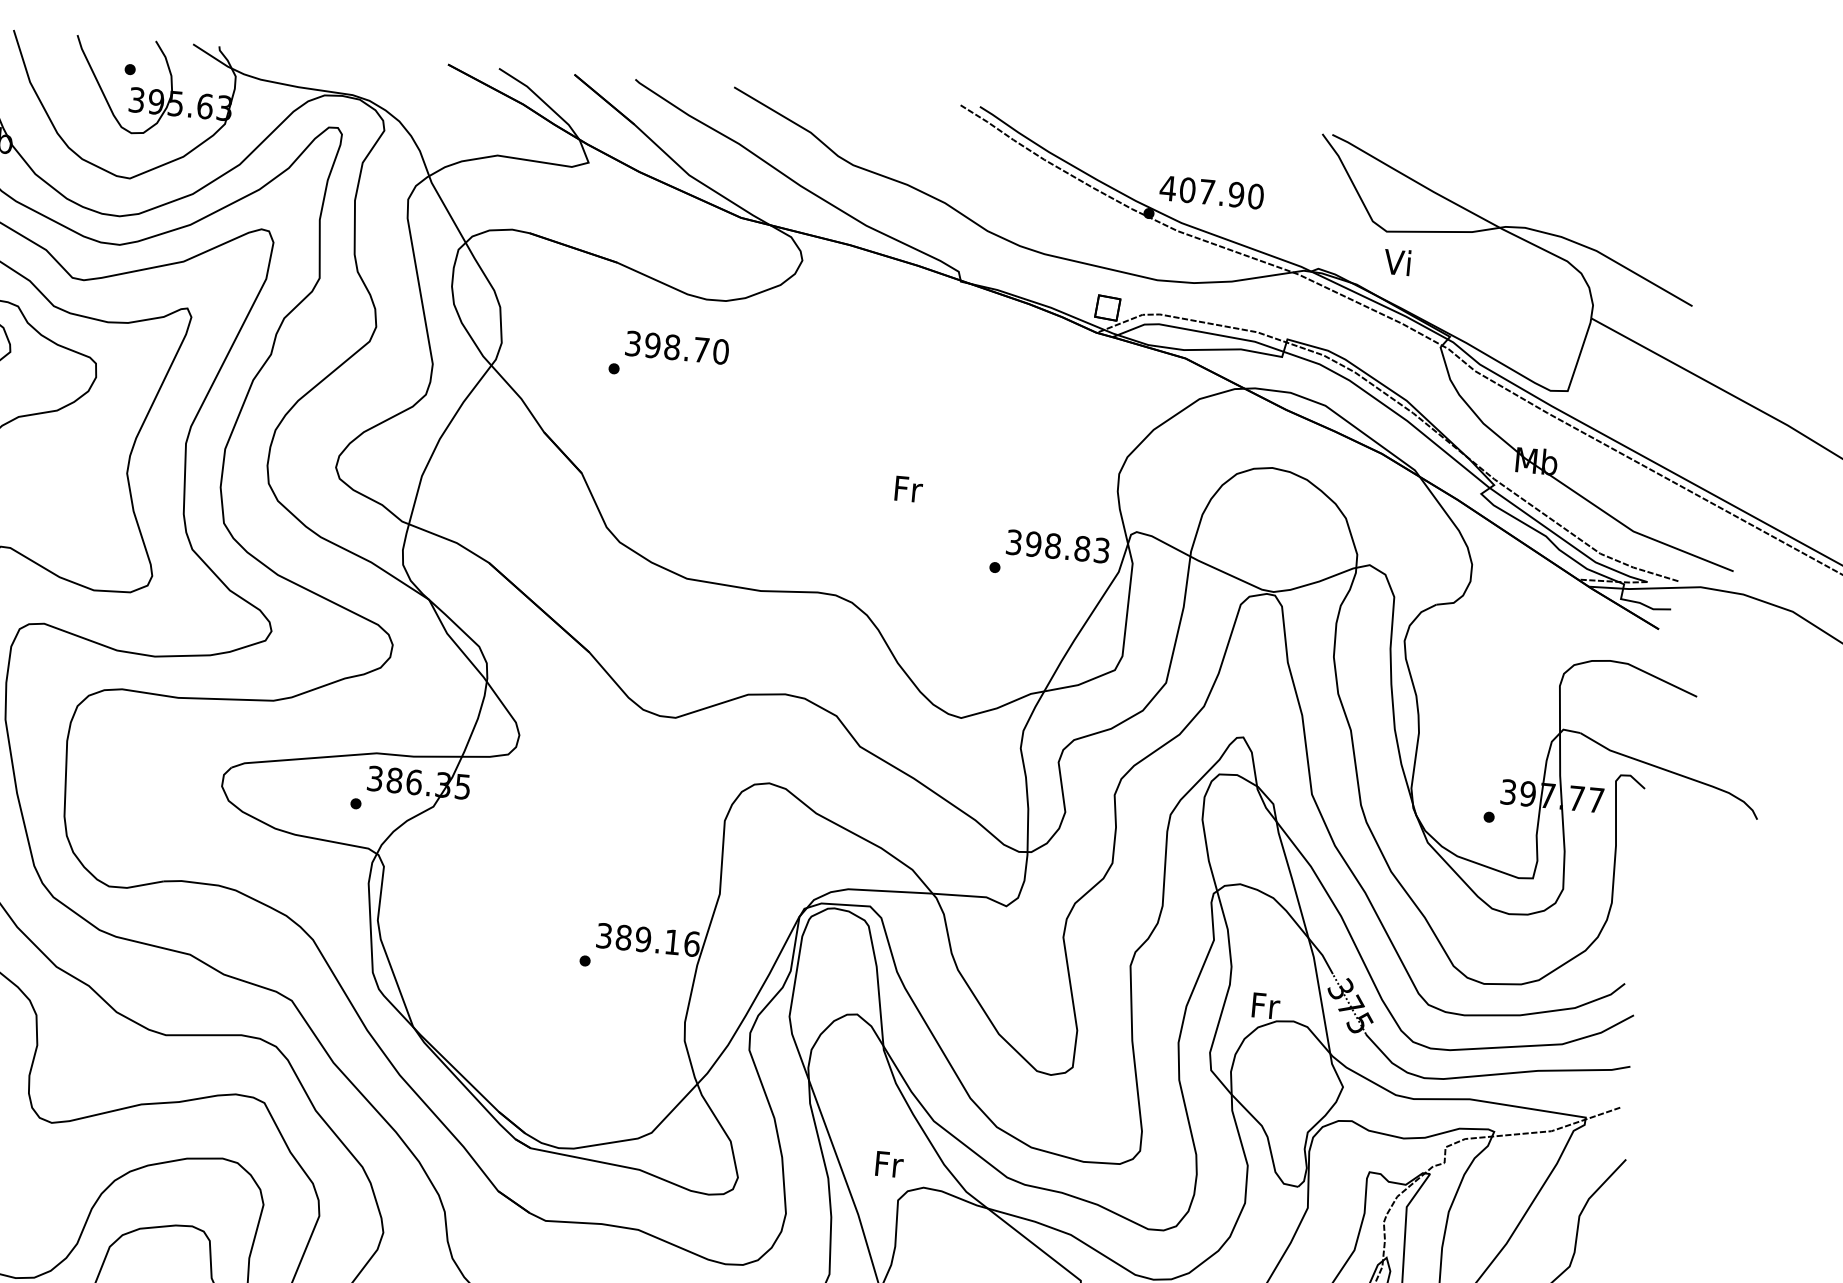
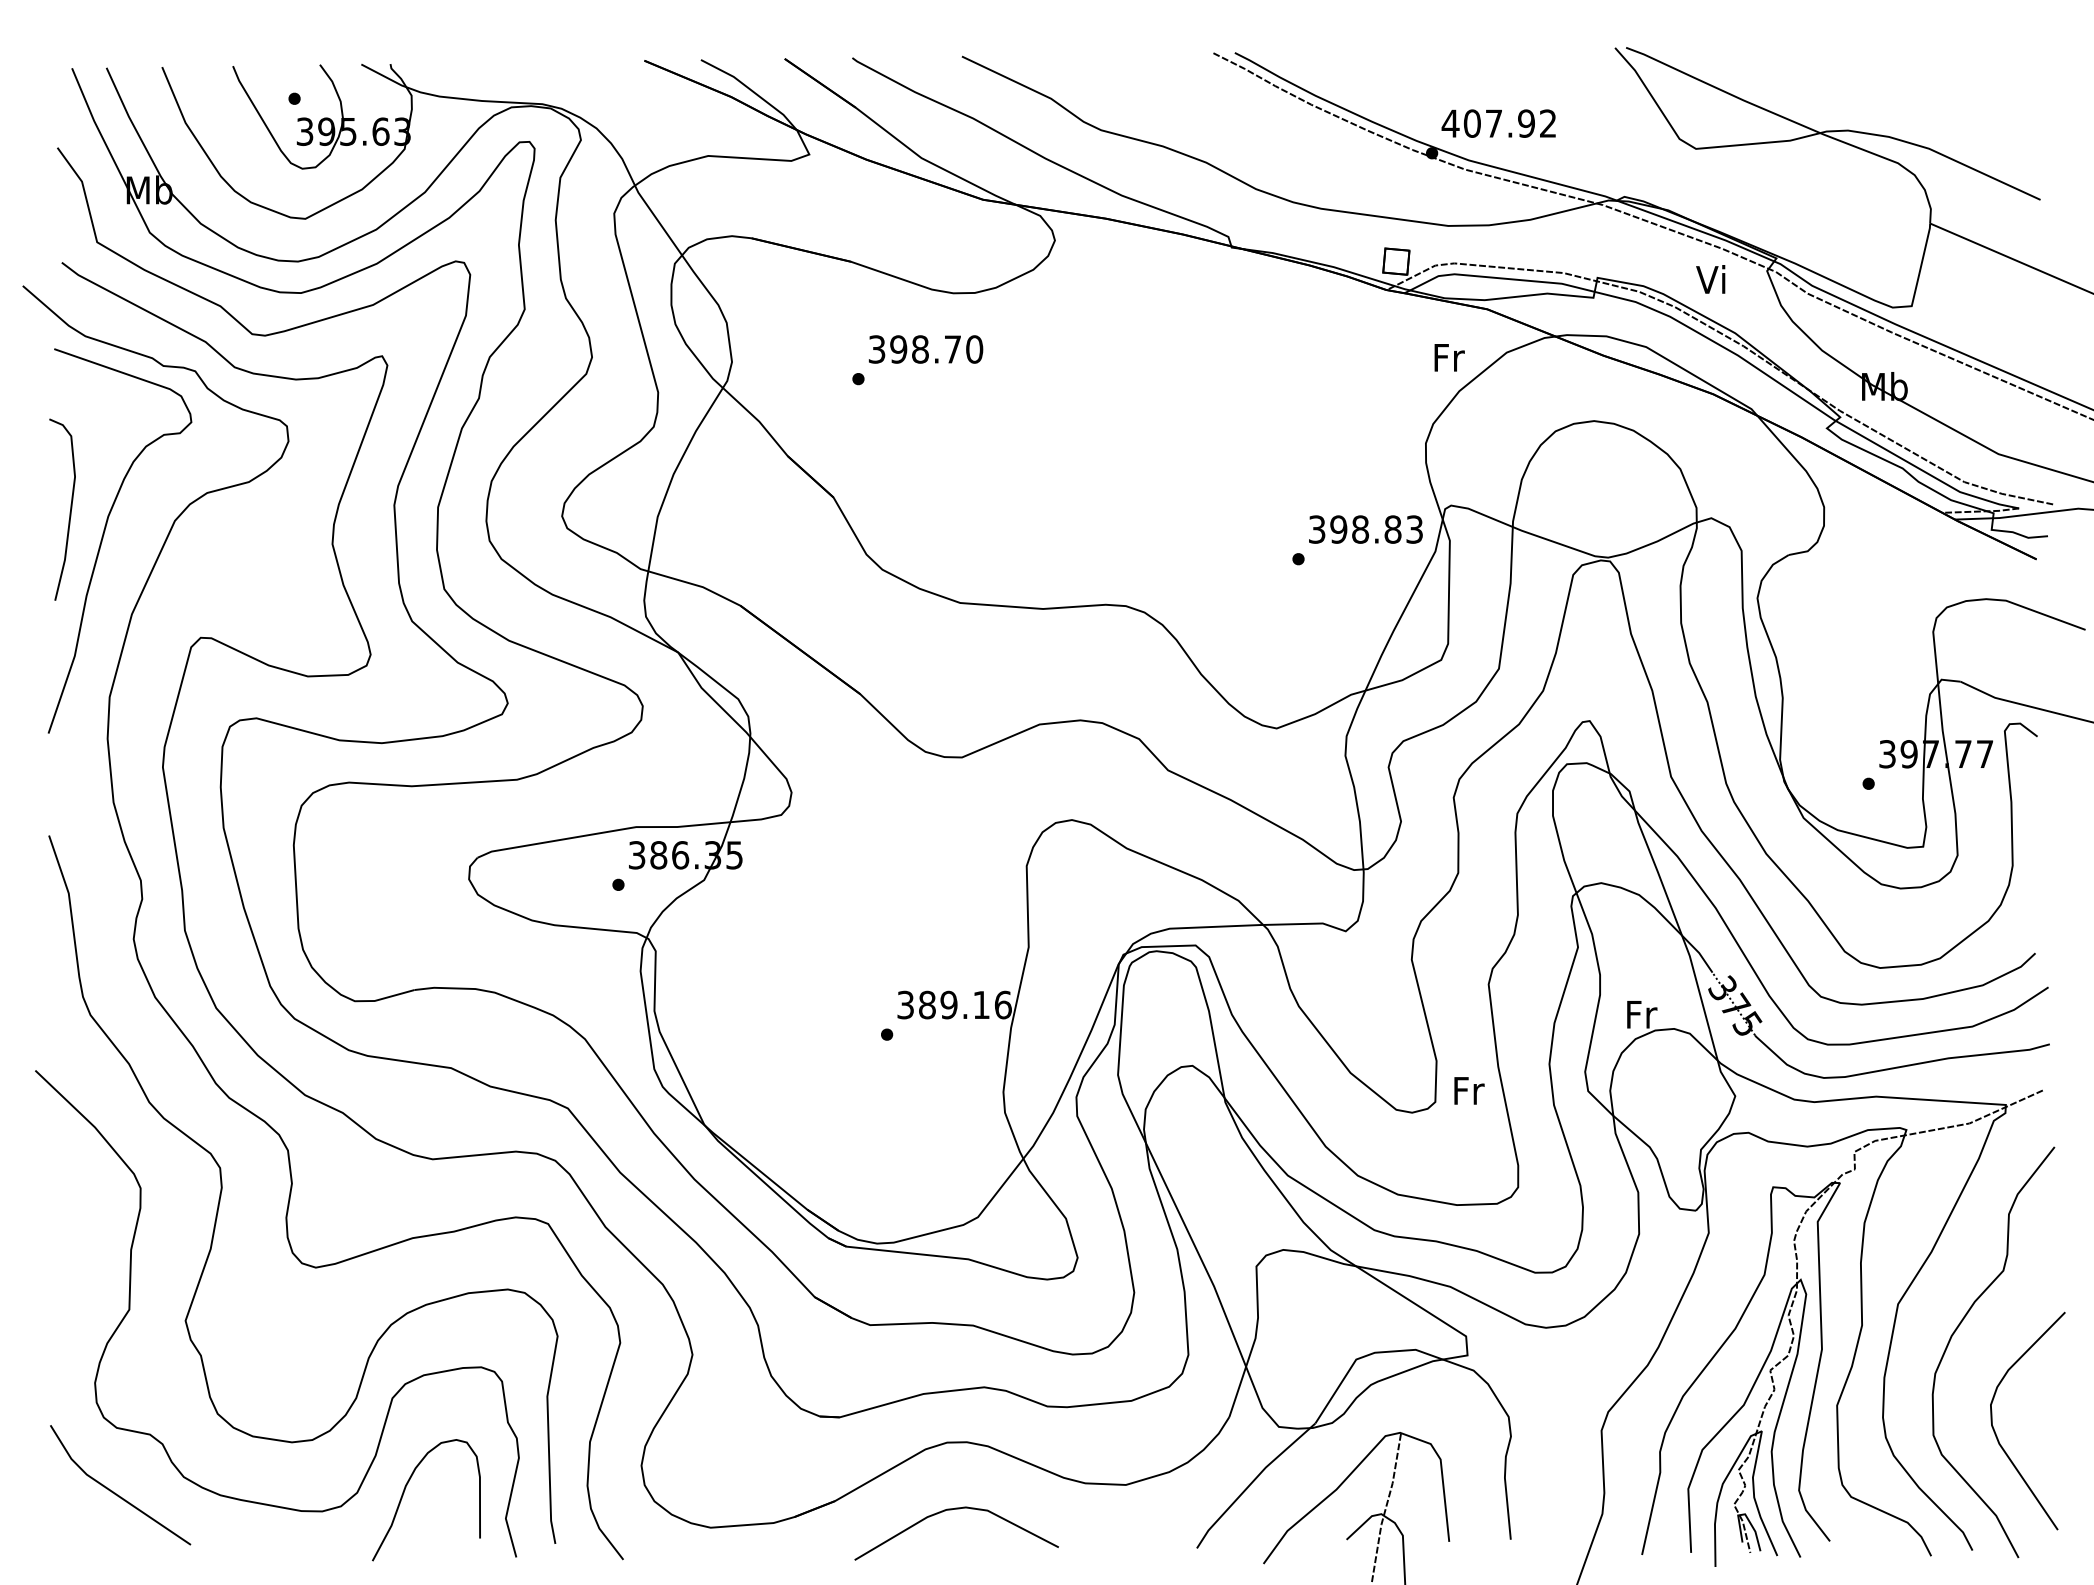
text: (1255, 196) -> (1547, 123), 407.90 -> 407.92
text: (1397, 262) -> (1710, 279), moved
text: (908, 489) -> (1449, 357), moved
text: (889, 1164) -> (1469, 1090), moved

